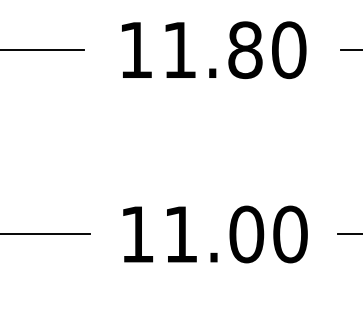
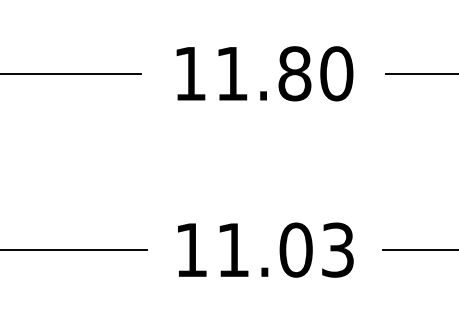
text: (289, 233) -> (337, 249), 11.00 -> 11.03

